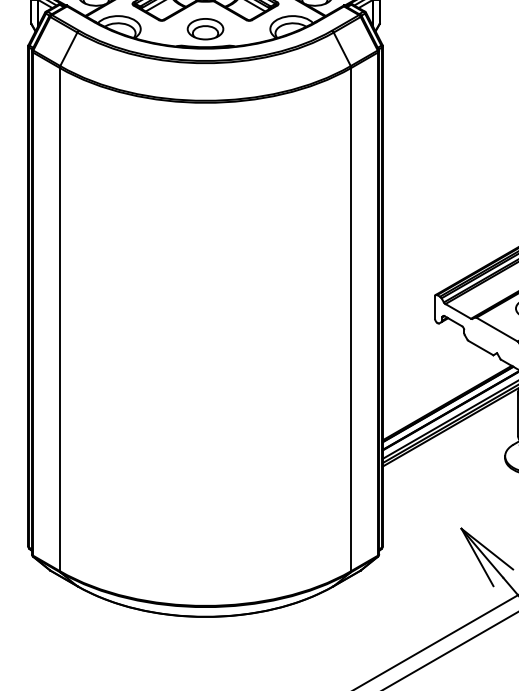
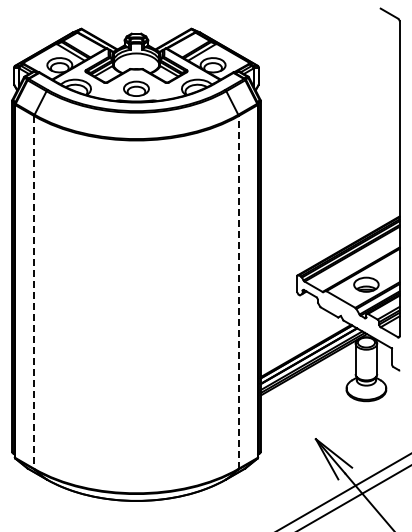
line: (351, 318) -> (238, 291), solid -> dashed
line: (60, 319) -> (34, 292), solid -> dashed

